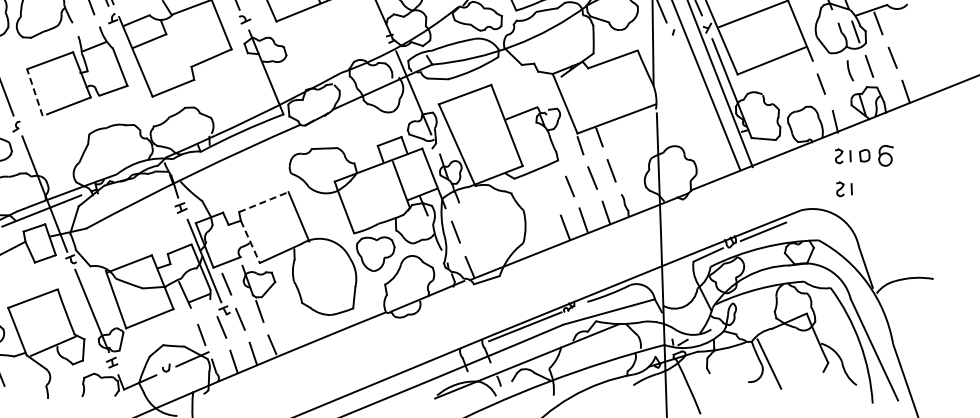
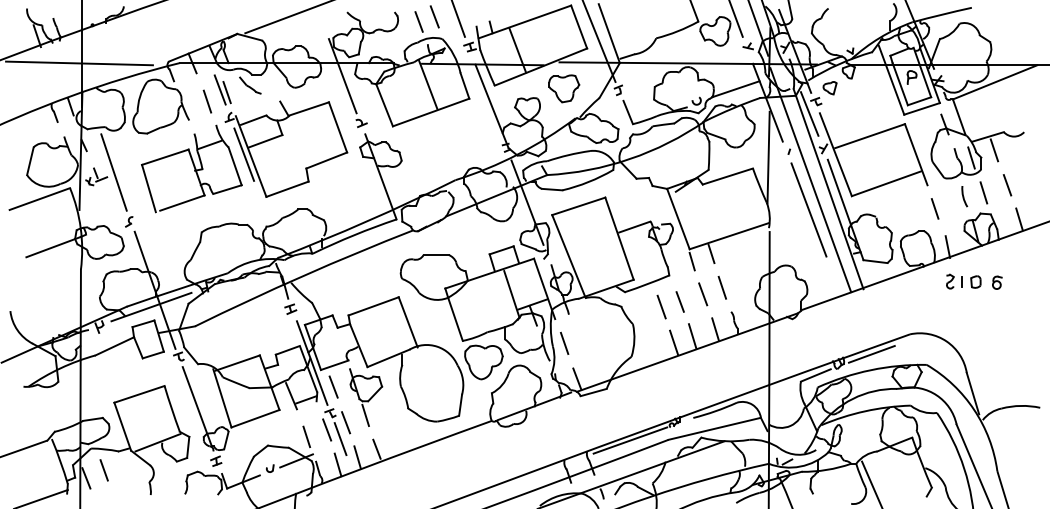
line: (129, 55) -> (244, 154), added
line: (694, 89) -> (808, 209), added
line: (34, 92) -> (148, 188), dashed -> solid
part: (886, 155) -> (997, 282), size x0.62
part: (844, 188) -> (954, 314), removed
line: (551, 191) -> (661, 306), added
line: (263, 202) -> (373, 306), dashed -> solid
line: (250, 242) -> (358, 346), dashed -> solid
line: (235, 336) -> (340, 439), added

